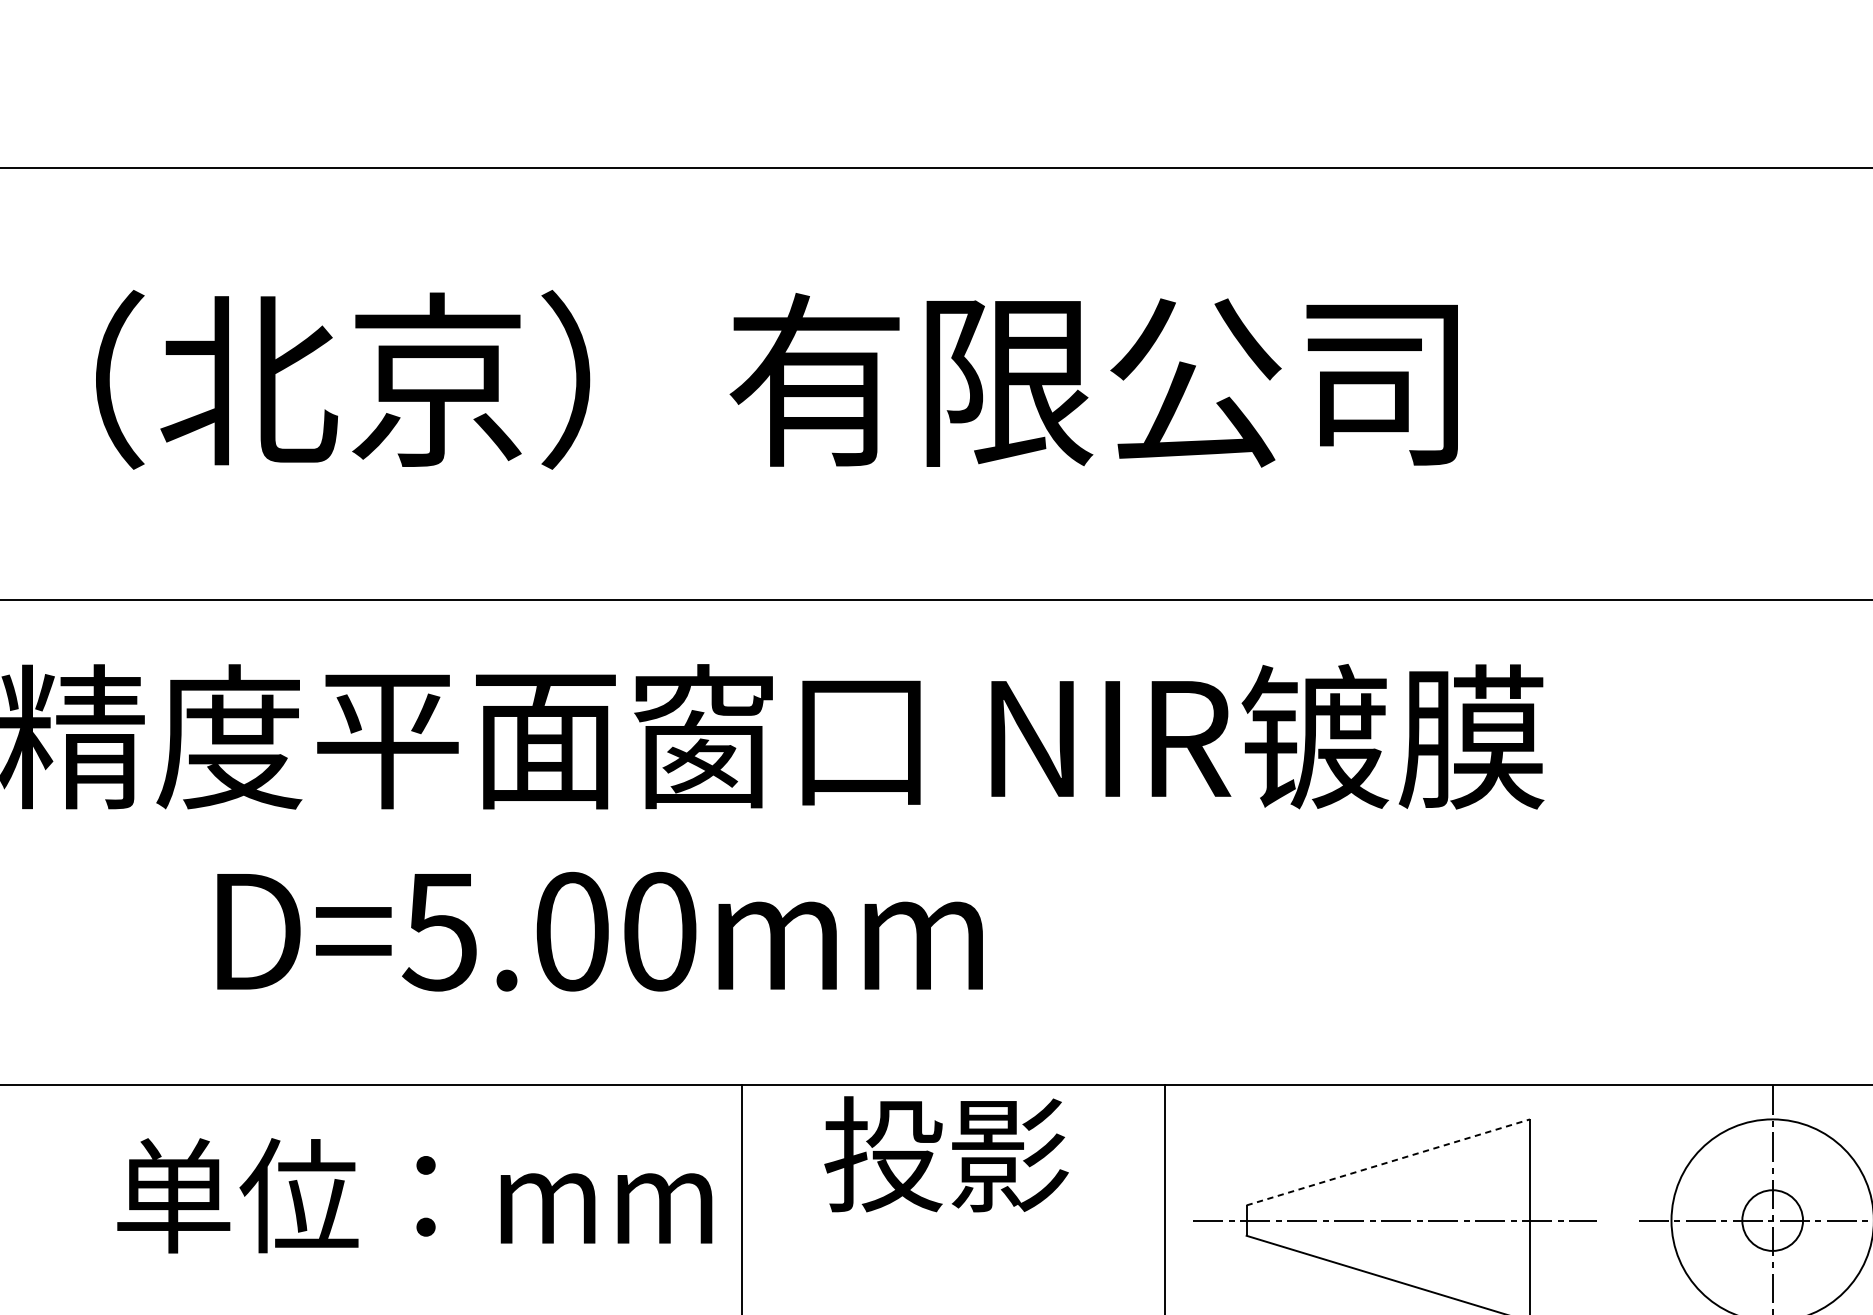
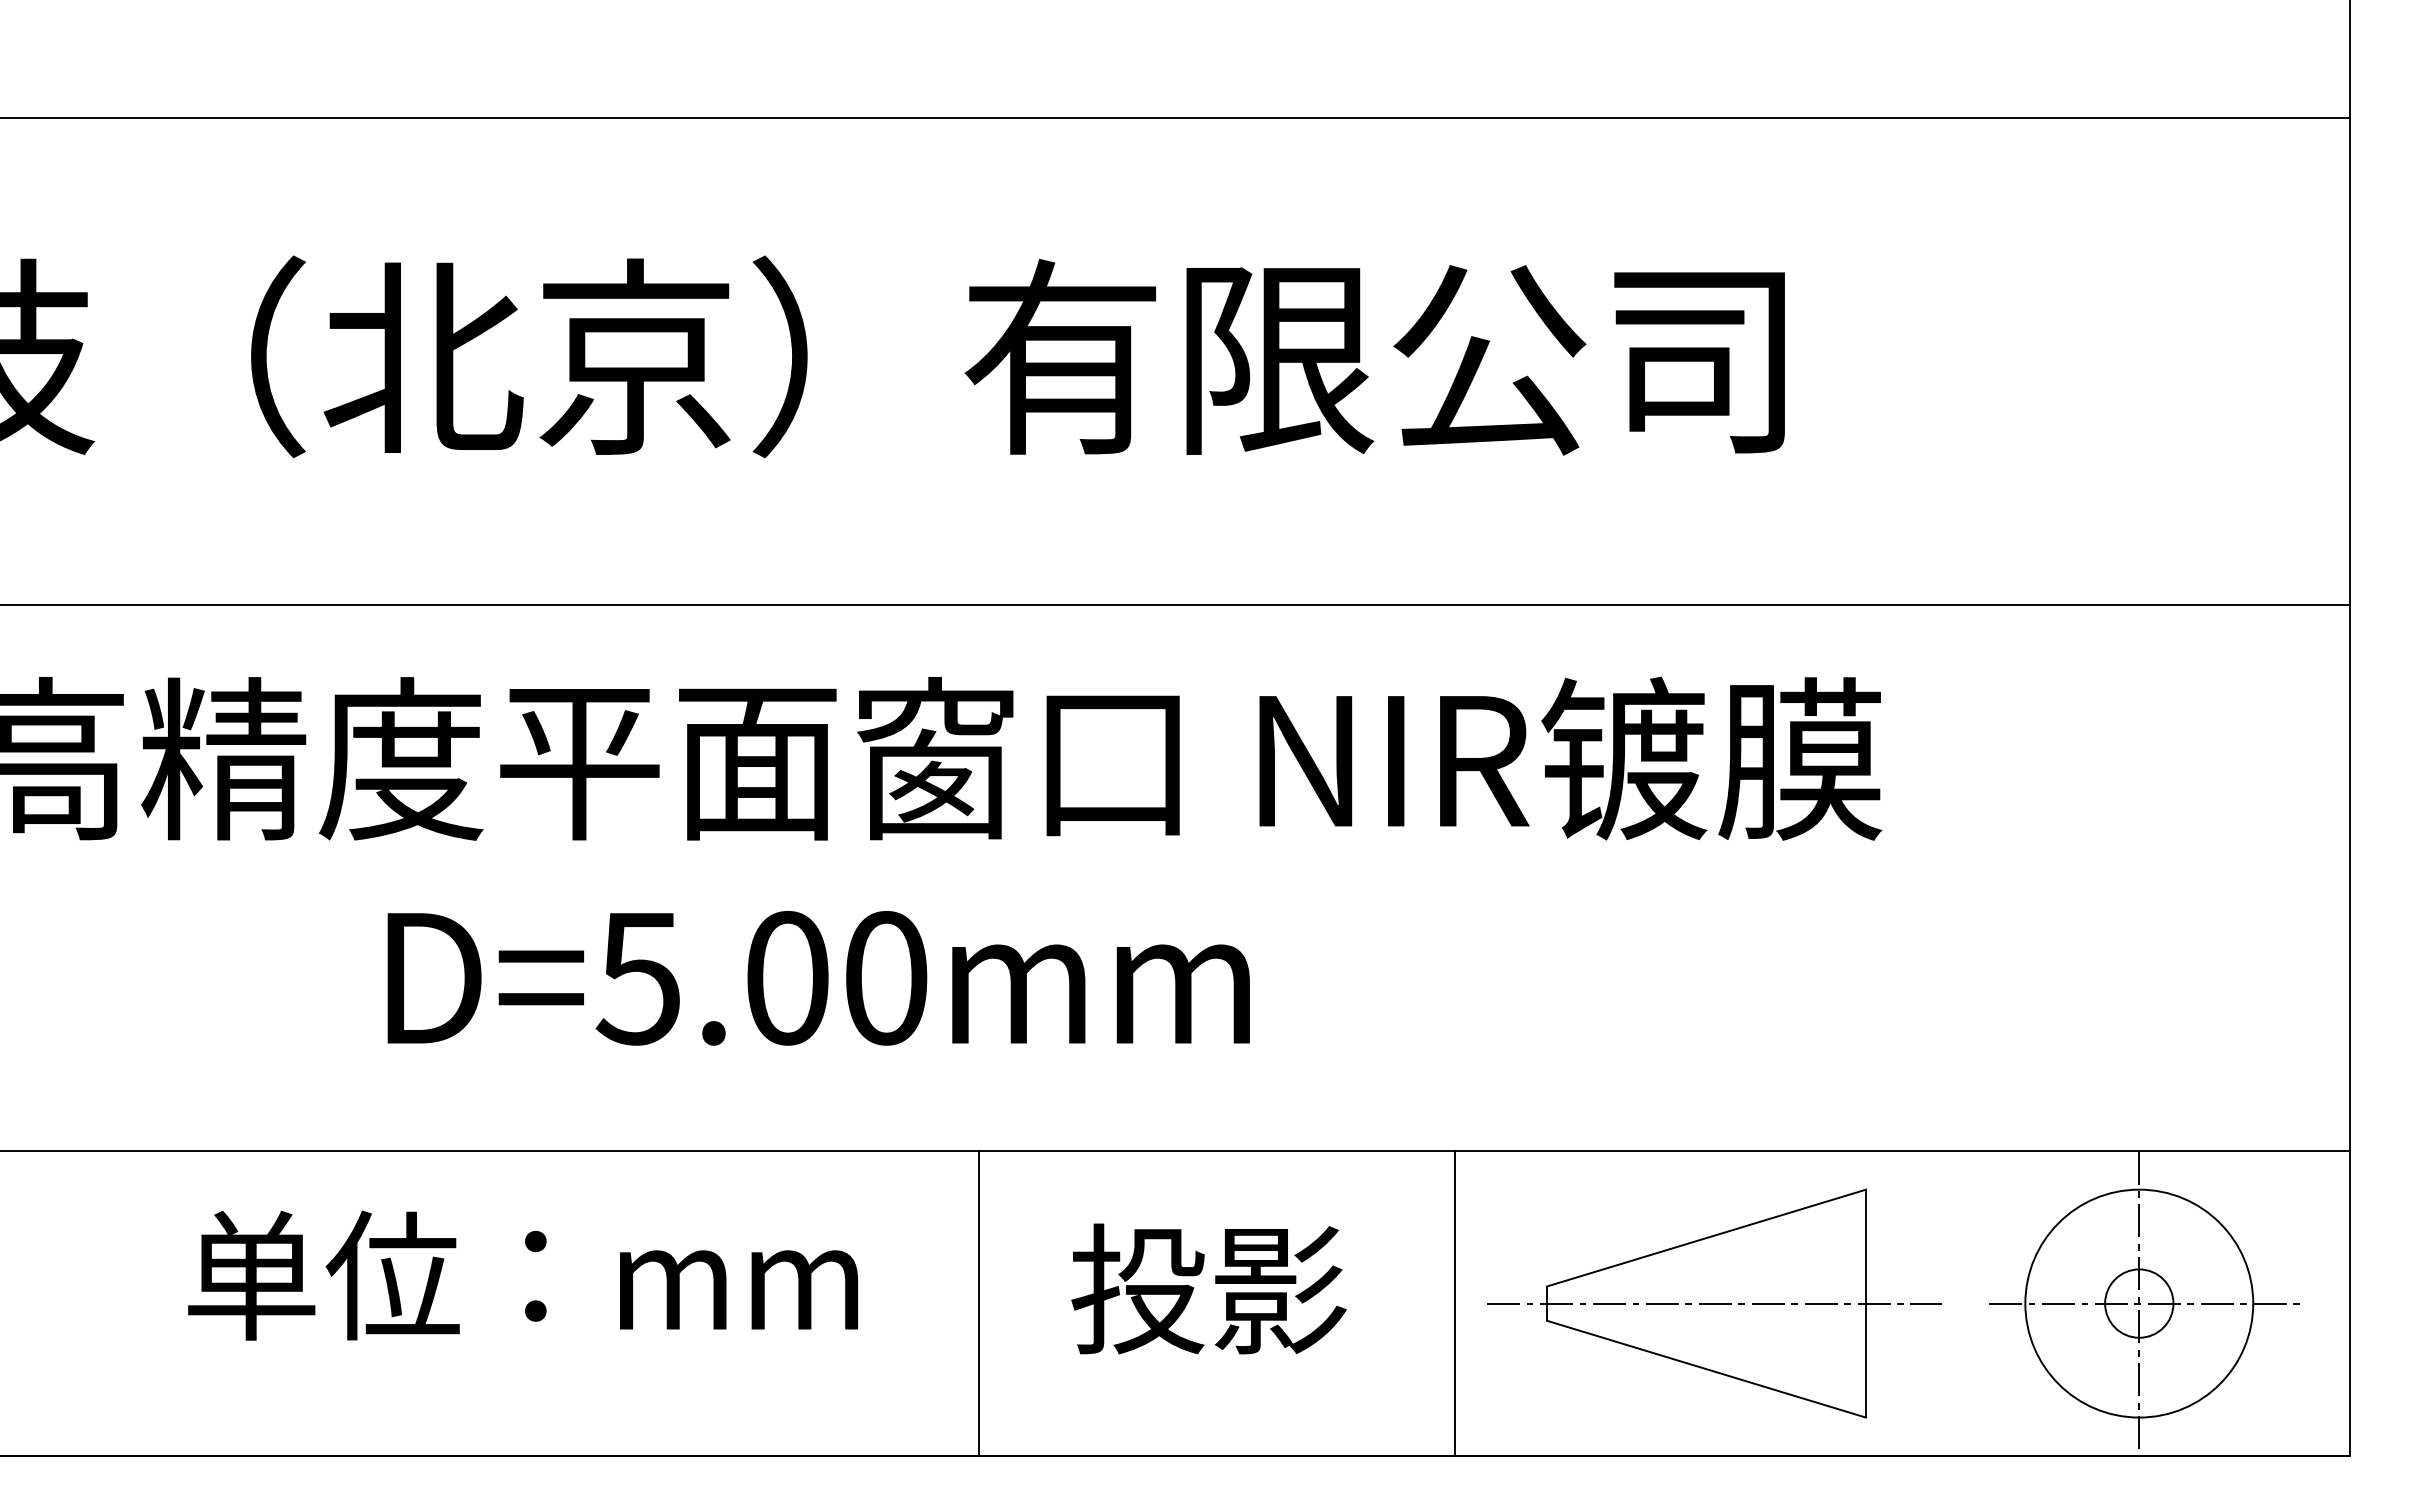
text: (946, 1153) -> (1208, 1288), moved
line: (1388, 1162) -> (1706, 1238), dashed -> solid
text: (415, 1195) -> (523, 1275), moved

